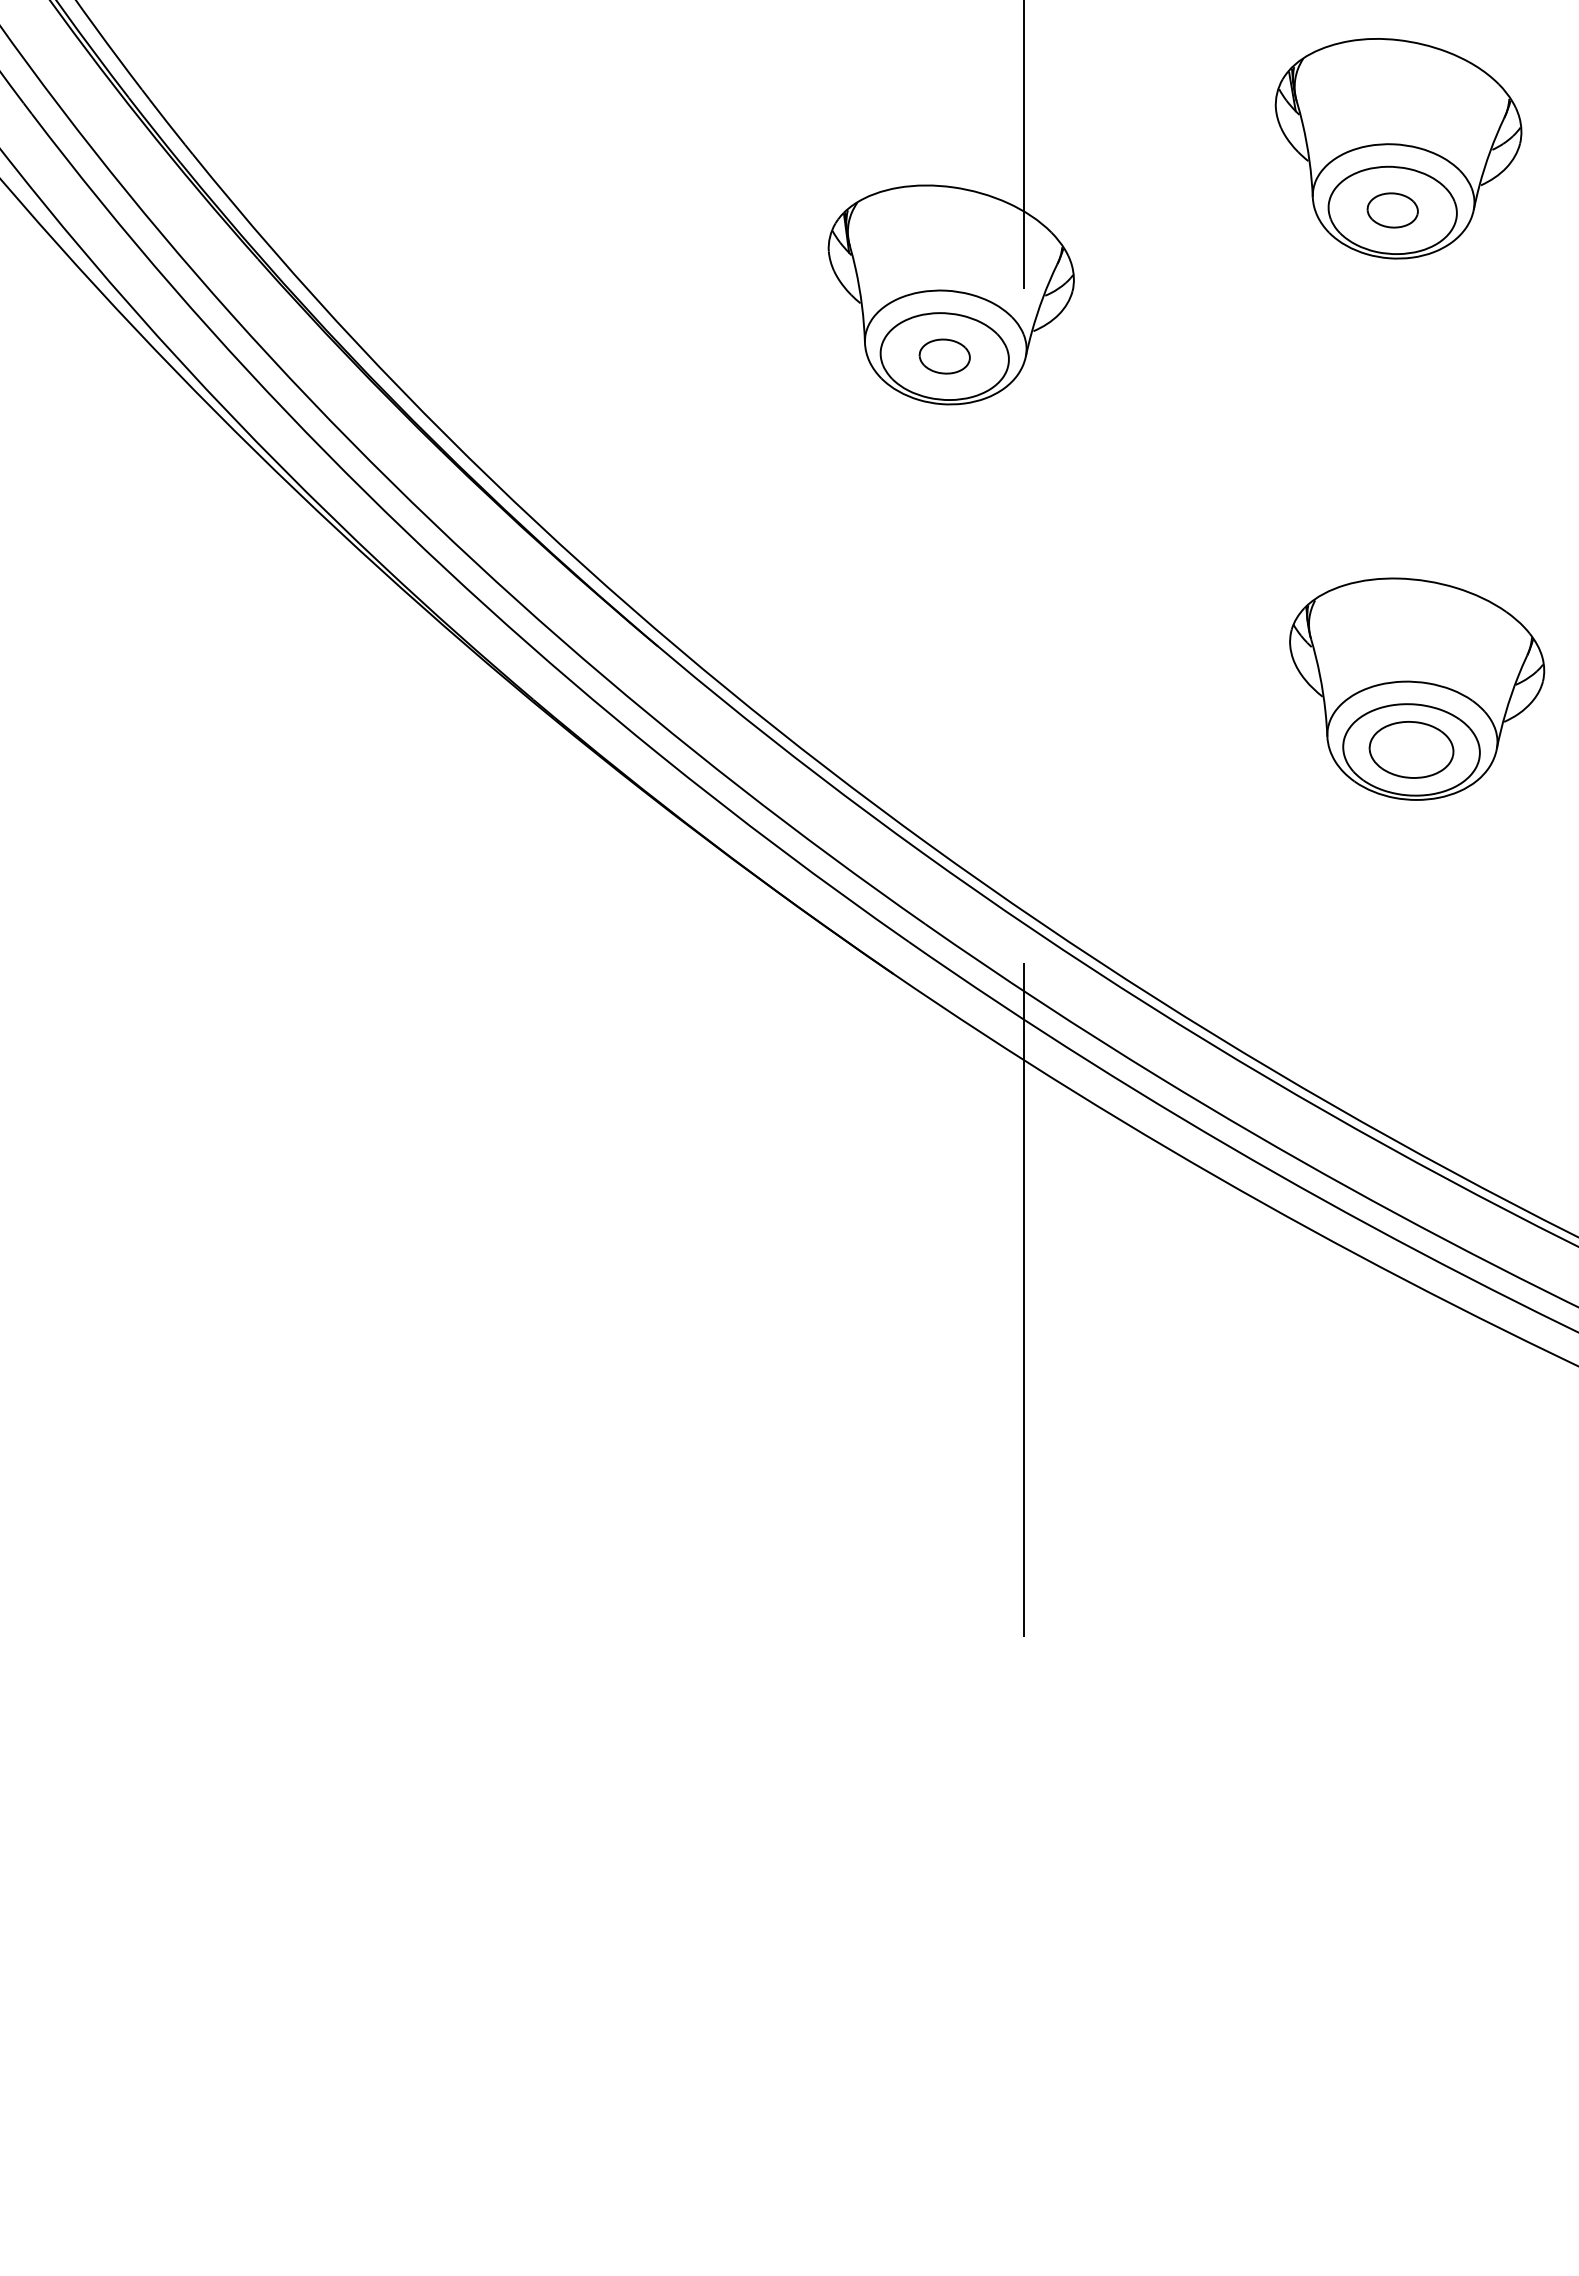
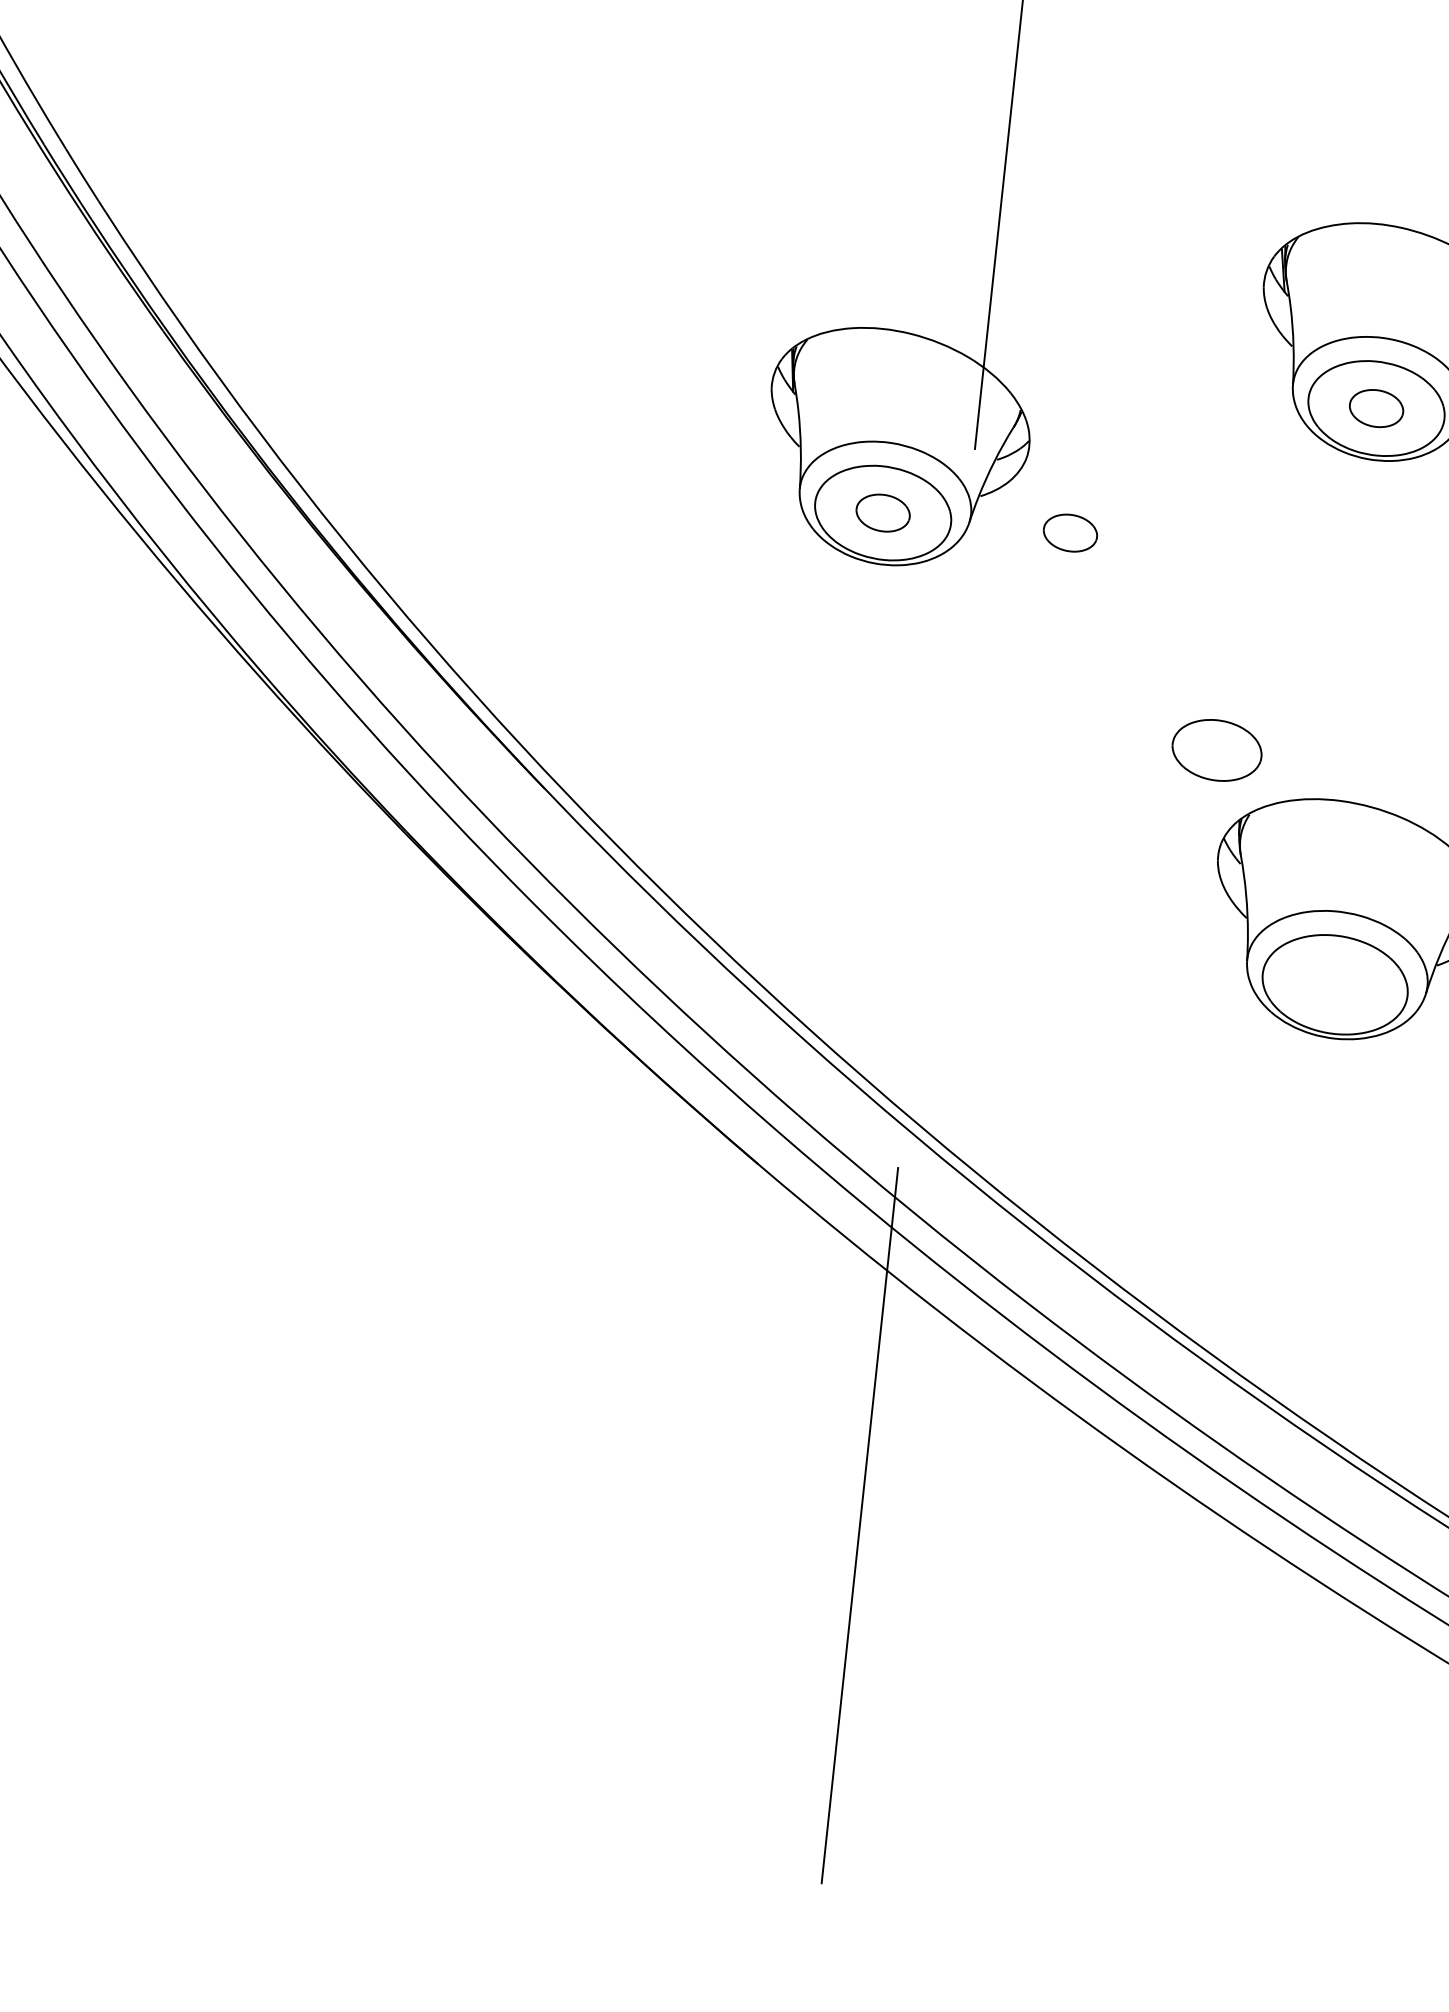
part: (1120, 356) -> (1070, 533), added
part: (1411, 749) -> (1217, 749), moved

